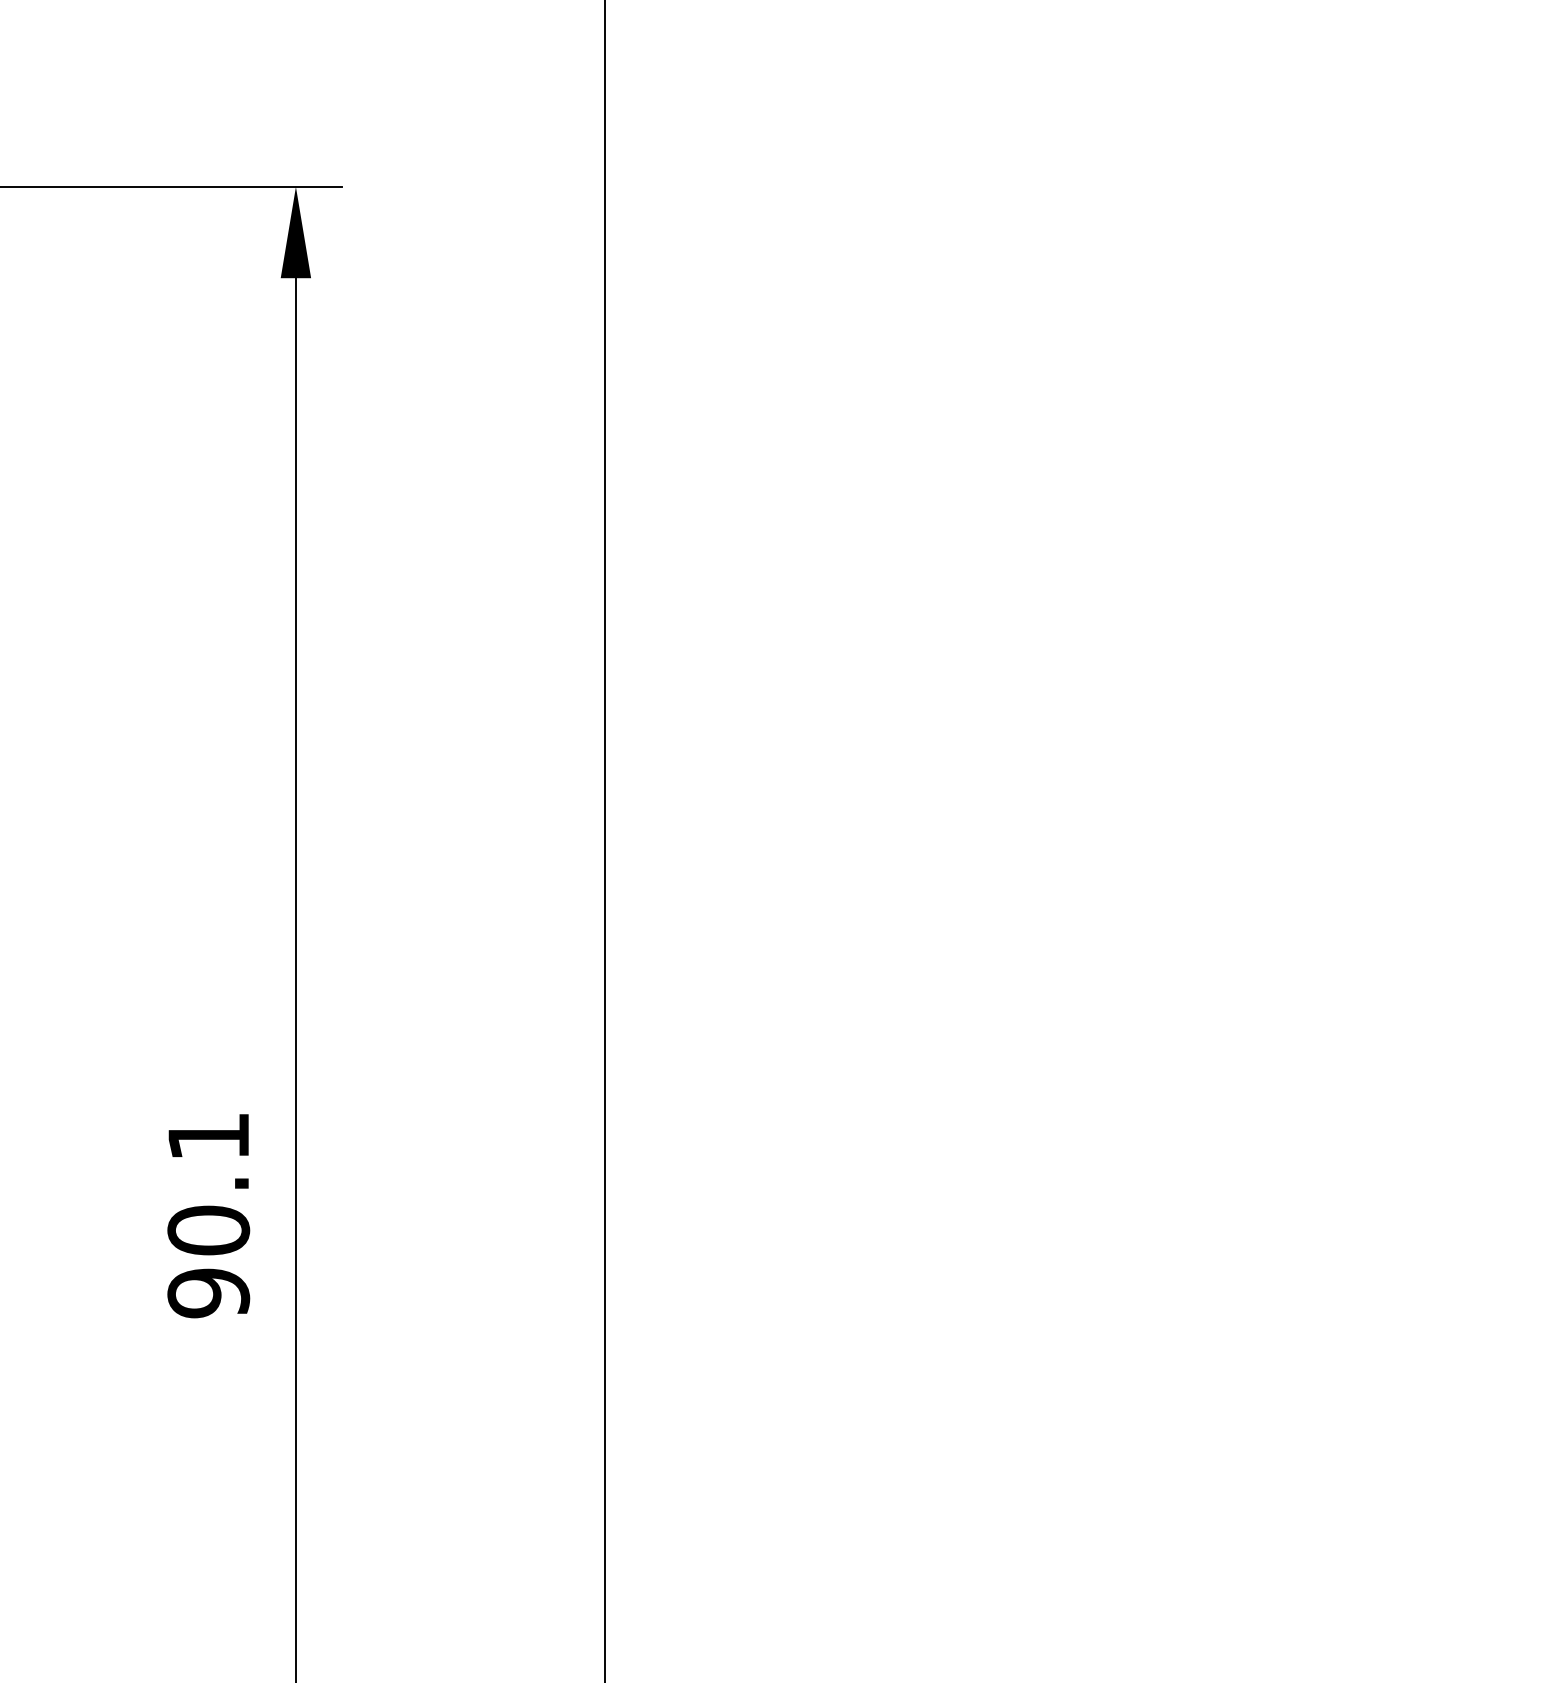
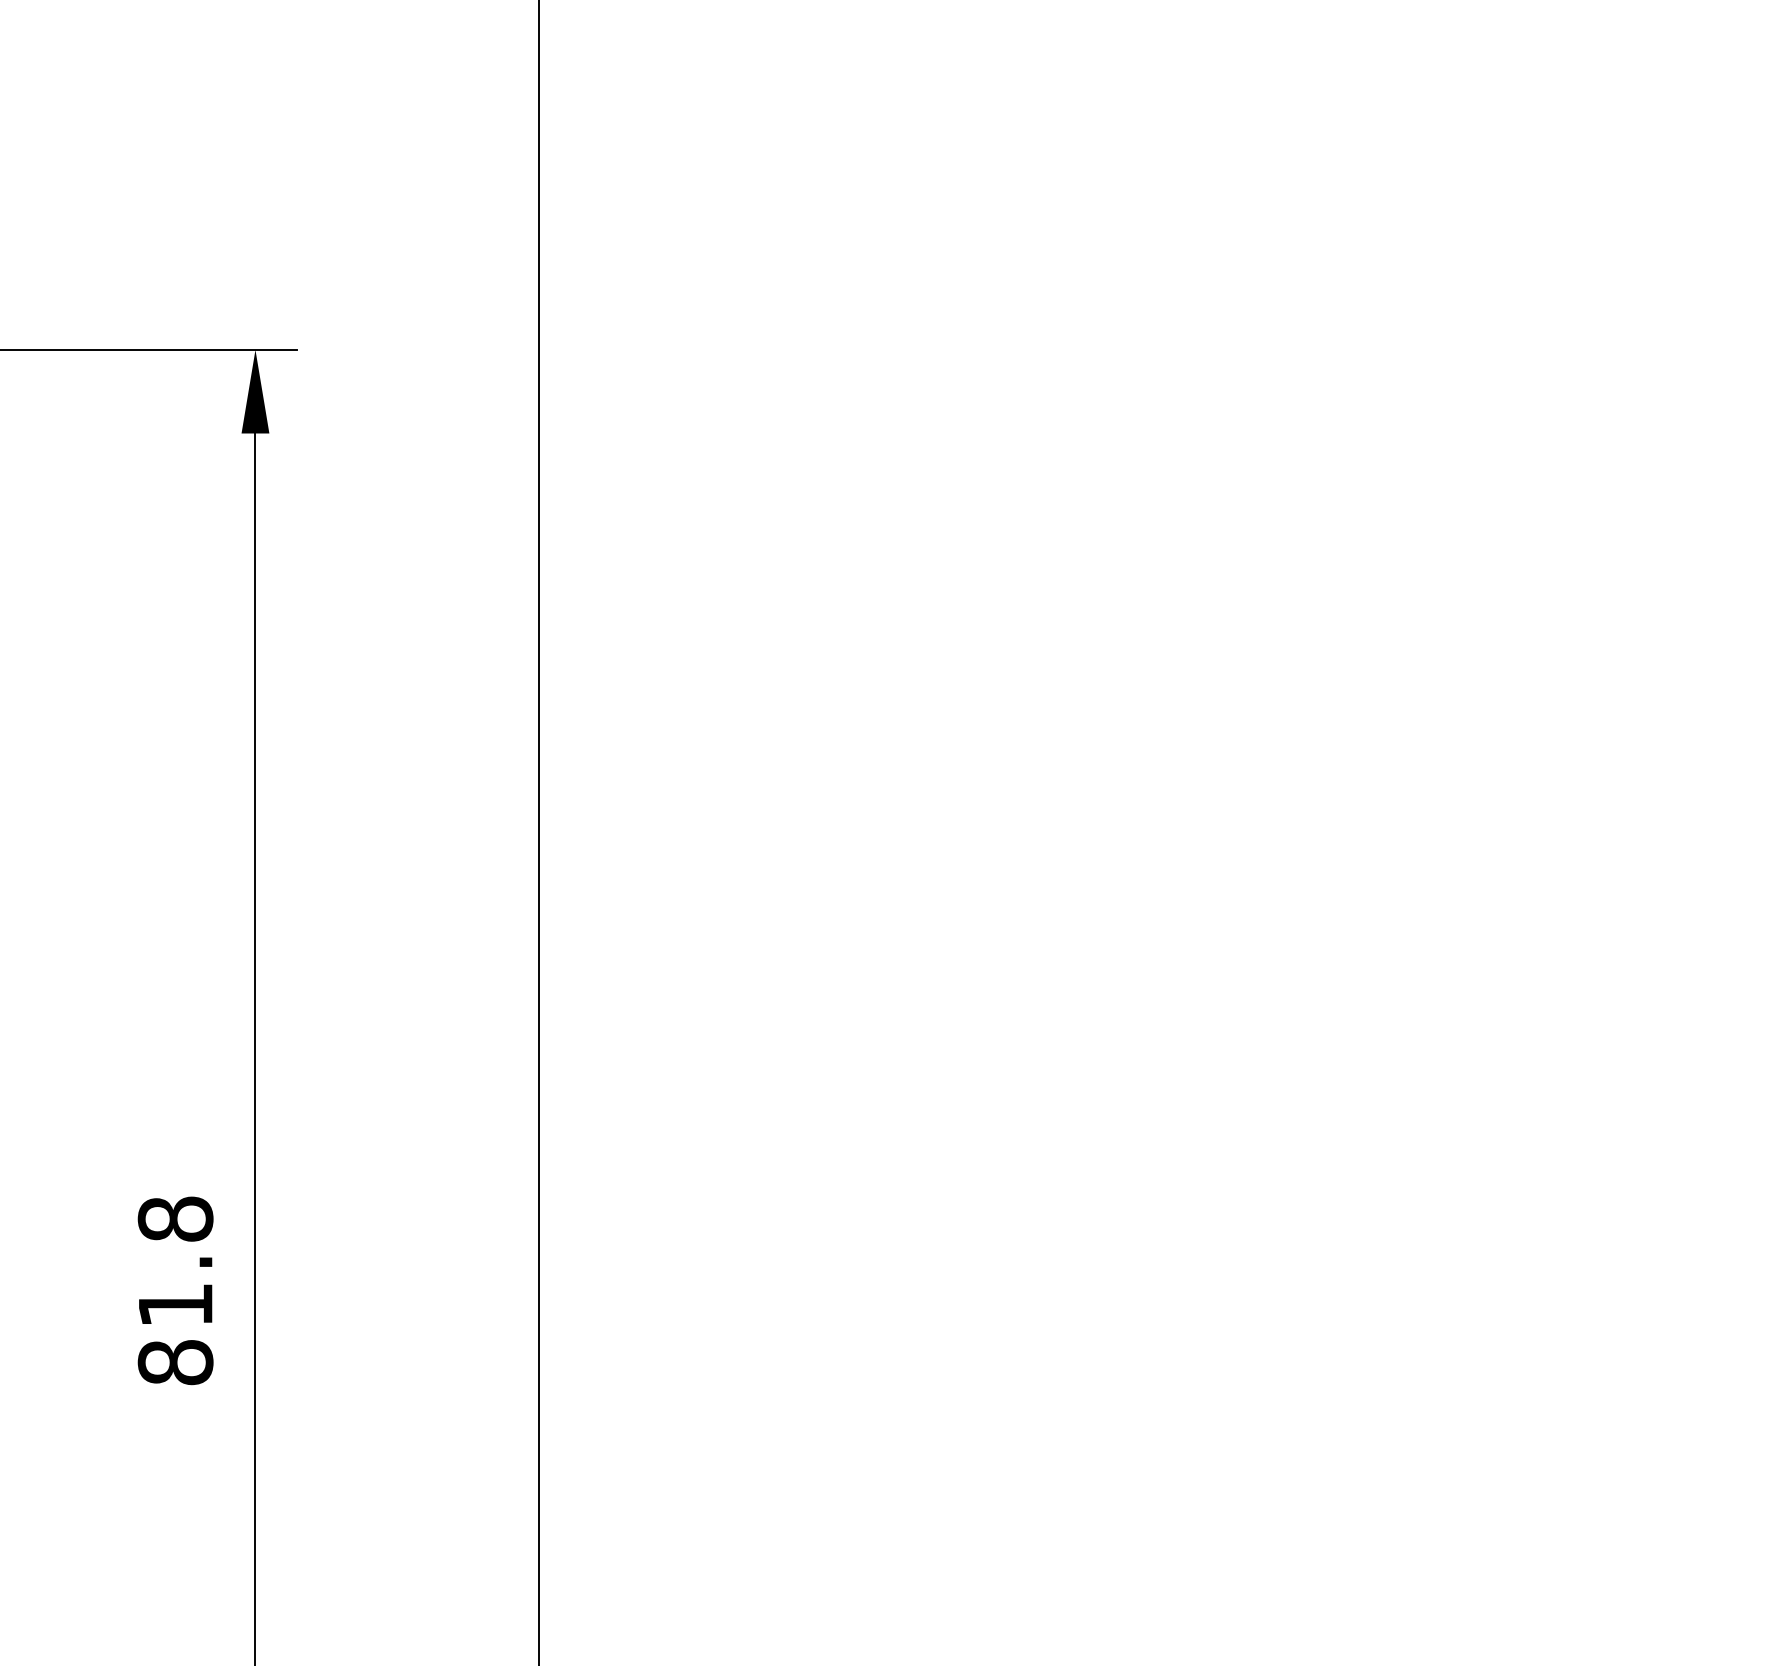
text: (208, 1214) -> (175, 1290), 90.1 -> 81.8

